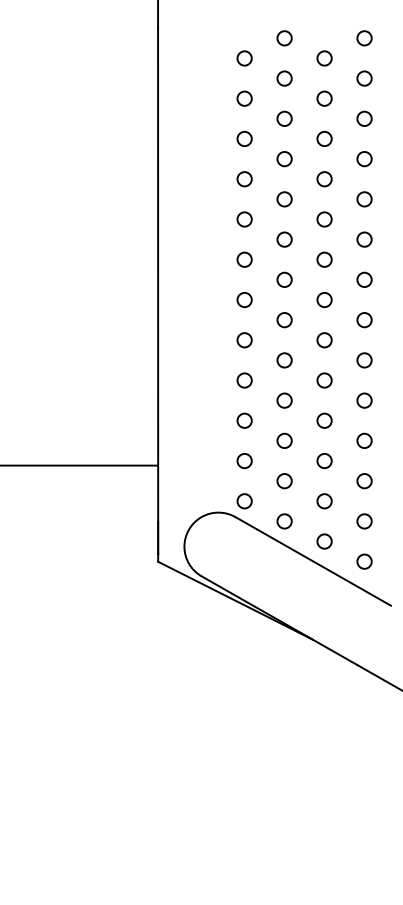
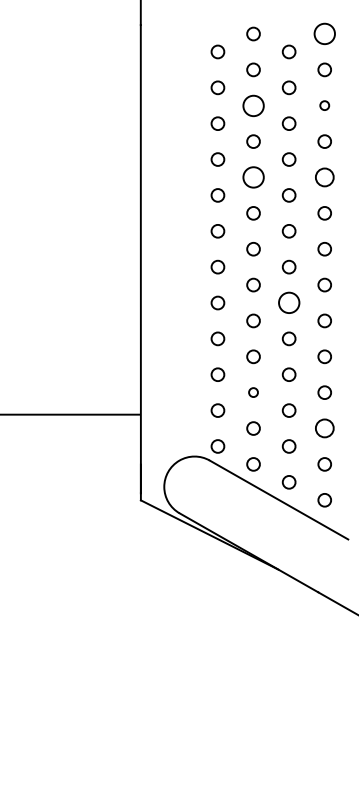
circle: (364, 38) -> (324, 34), size x1.6
circle: (284, 118) -> (253, 105), size x1.6
circle: (364, 118) -> (324, 105), size x0.7
circle: (284, 199) -> (253, 177), size x1.6
circle: (364, 199) -> (324, 177), size x1.4
circle: (324, 340) -> (289, 303), size x1.6
circle: (284, 440) -> (253, 392), size x0.7
circle: (364, 481) -> (324, 428), size x1.4

